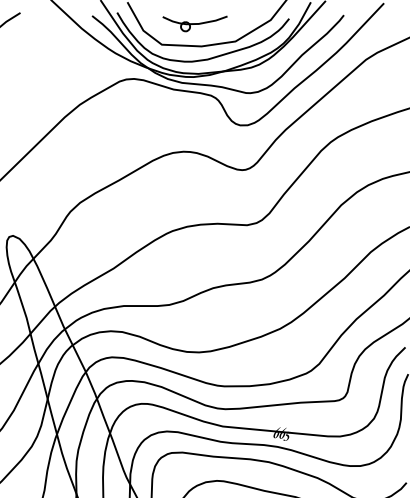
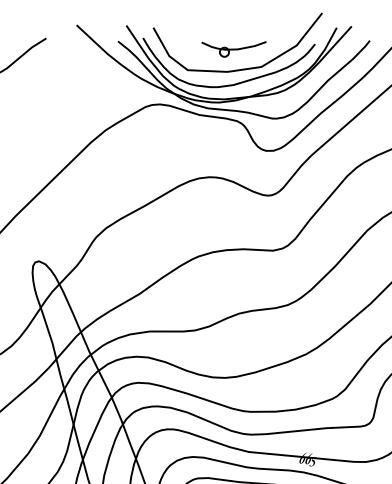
part: (194, 23) -> (233, 48), moved

